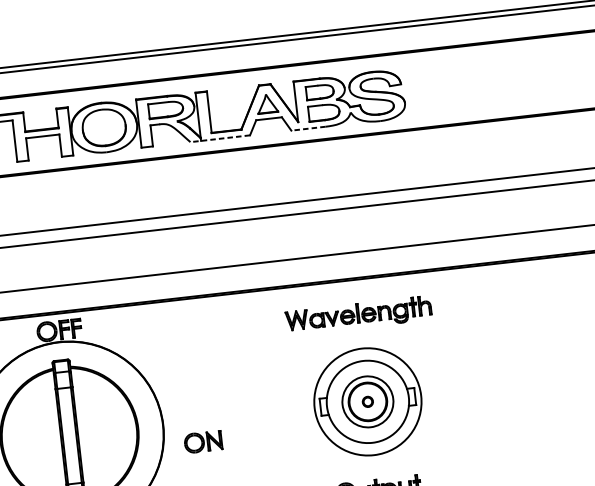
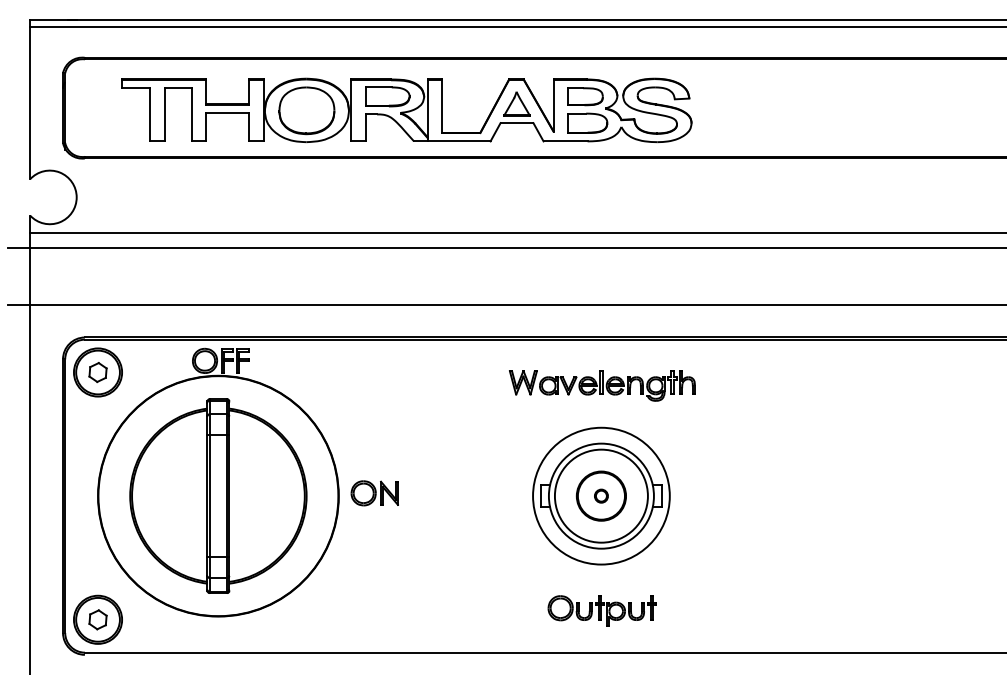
line: (308, 128) -> (565, 141), dashed -> solid
line: (219, 138) -> (451, 141), dashed -> solid
circle: (367, 401) -> (600, 495), size x1.43
part: (202, 442) -> (374, 493), moved

